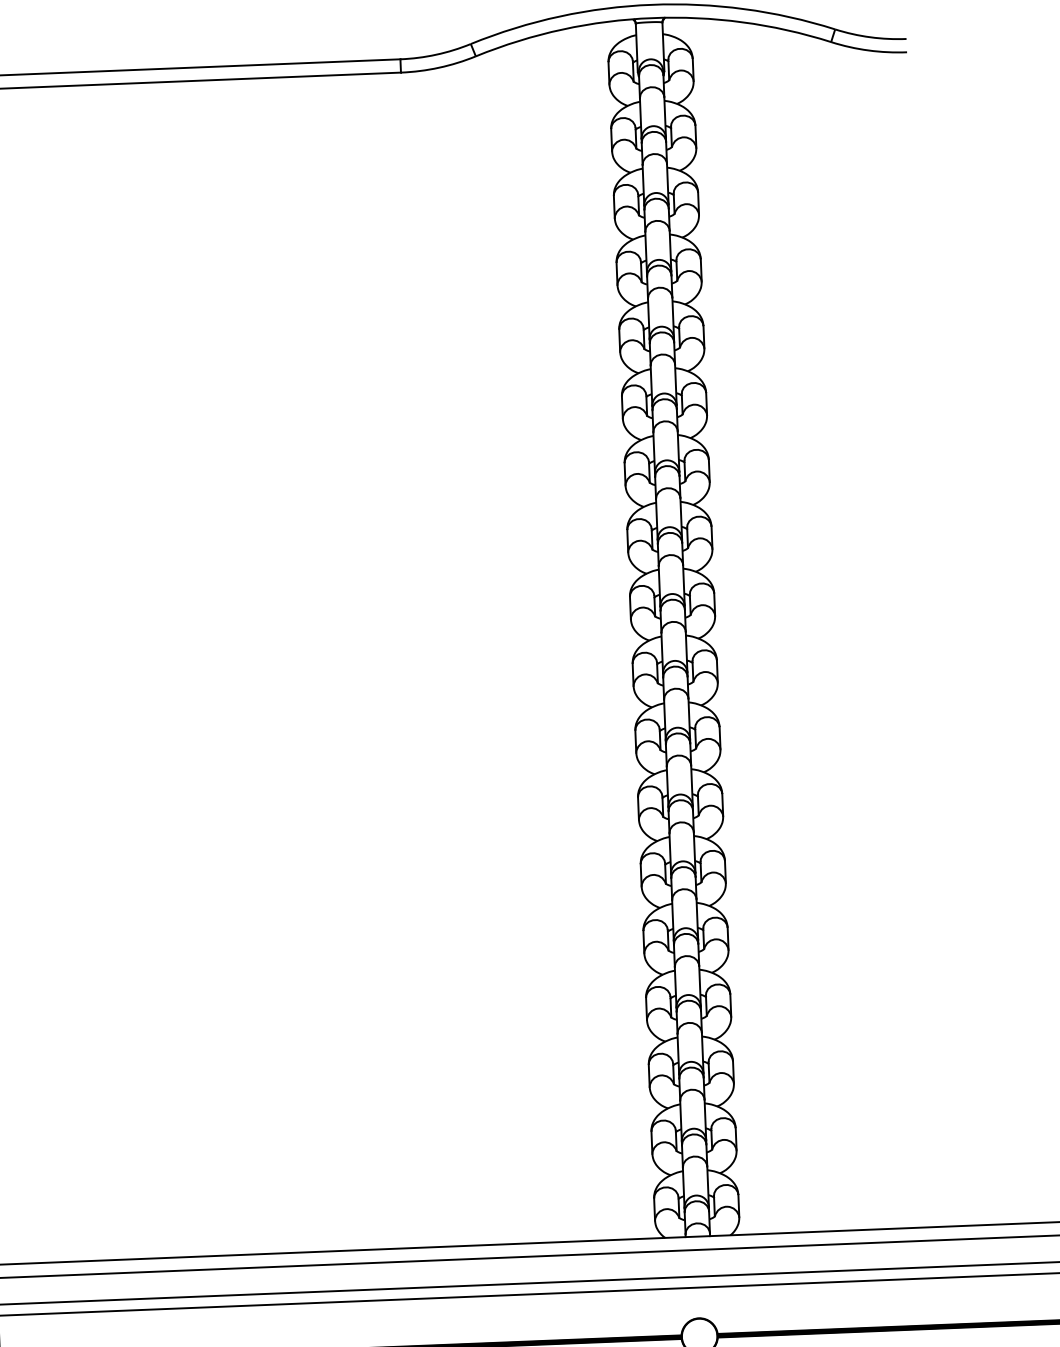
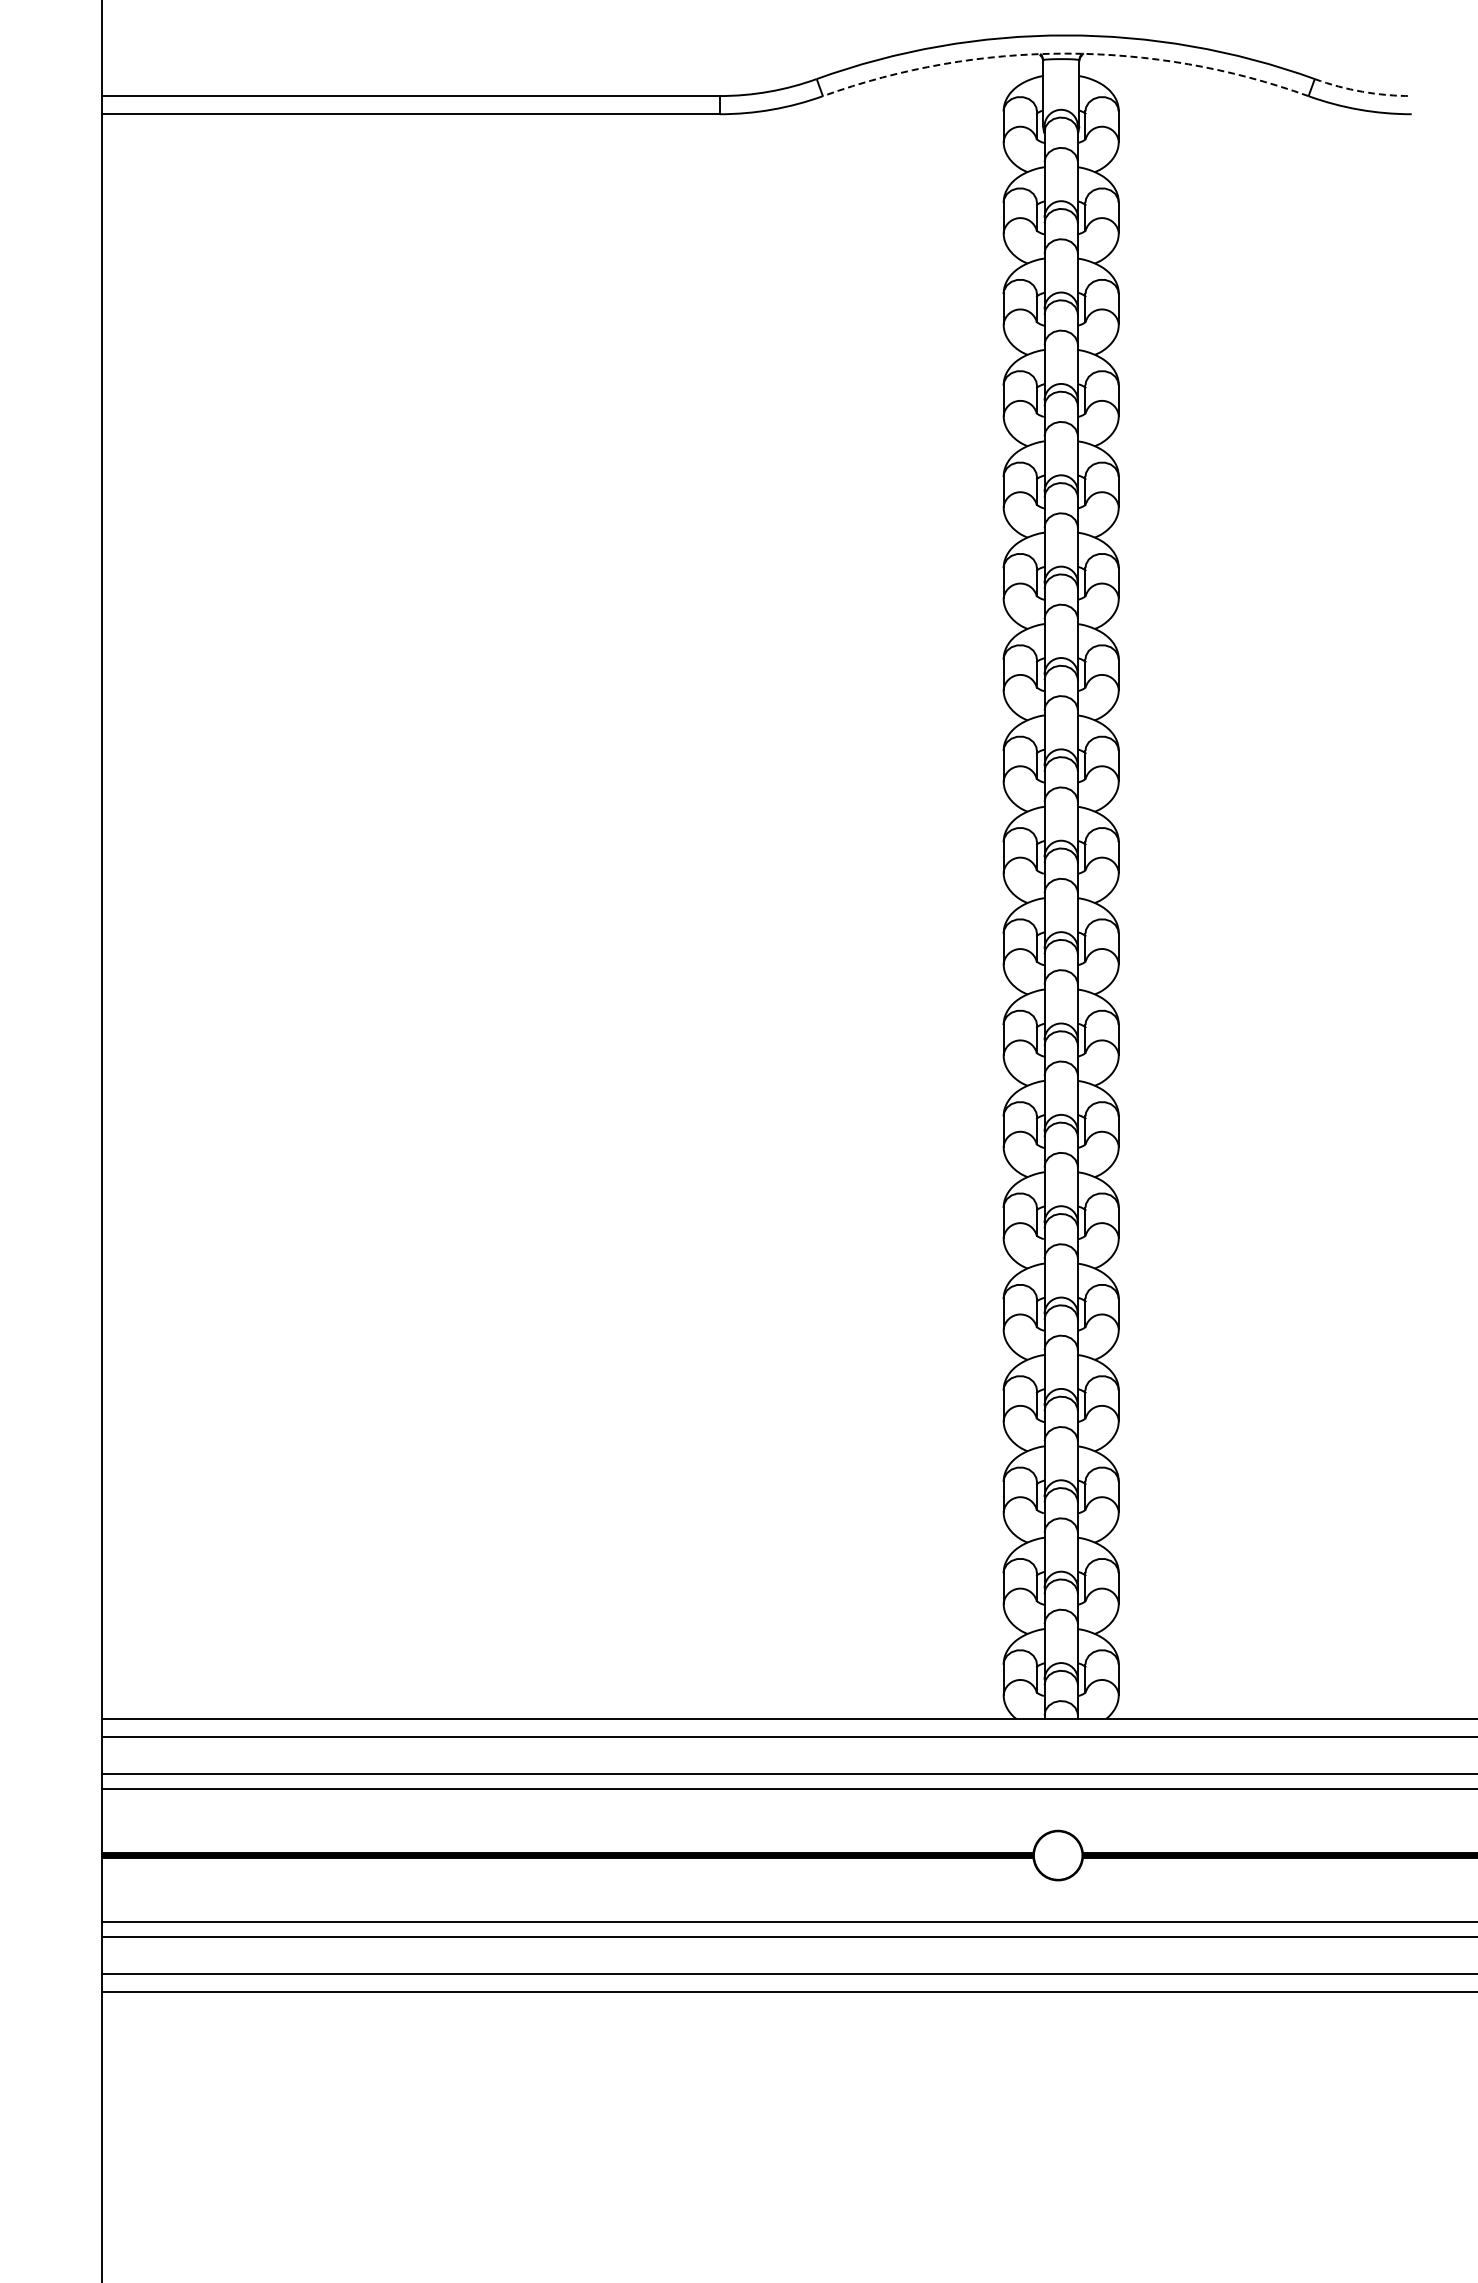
arc: (652, 18) -> (1065, 53), solid -> dashed
arc: (870, 37) -> (1362, 91), solid -> dashed

